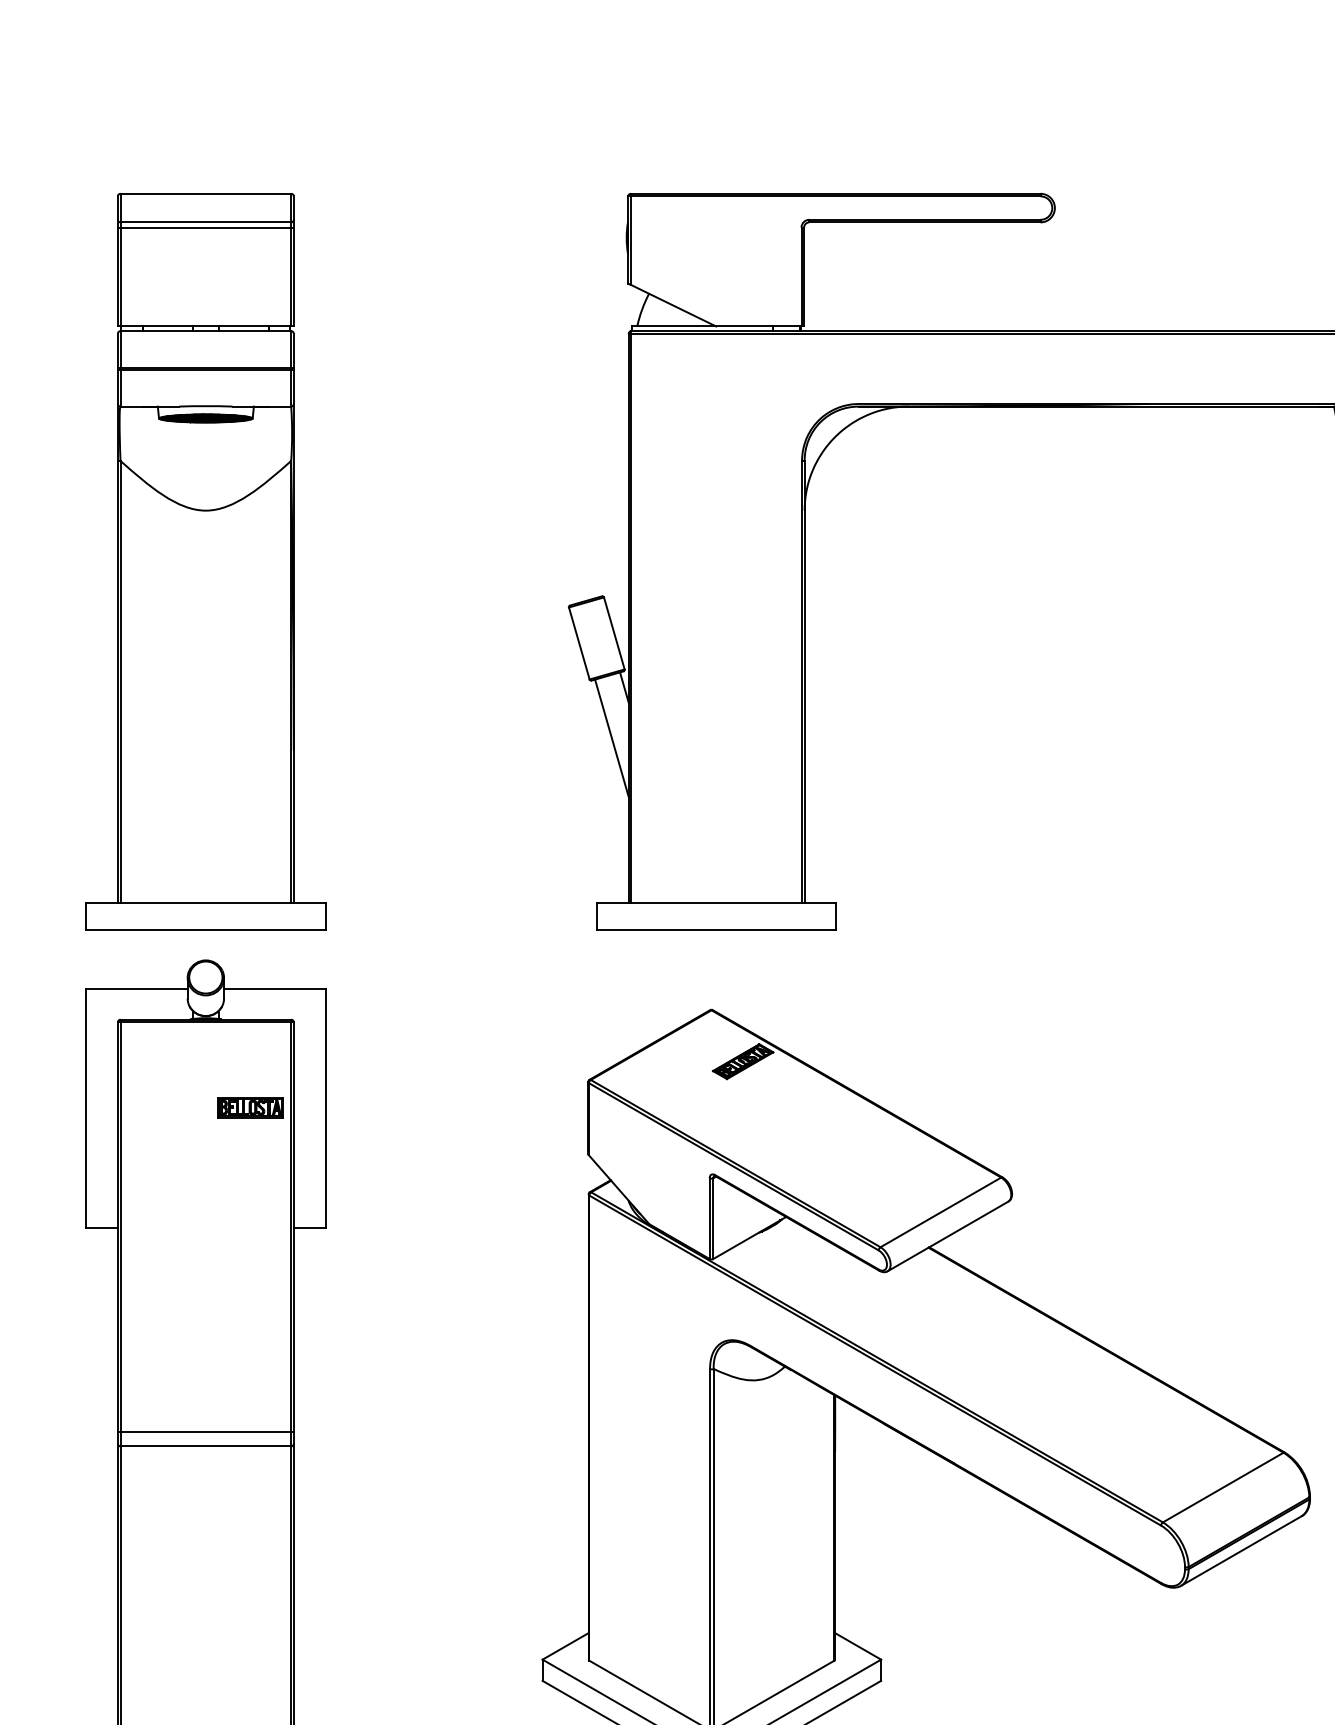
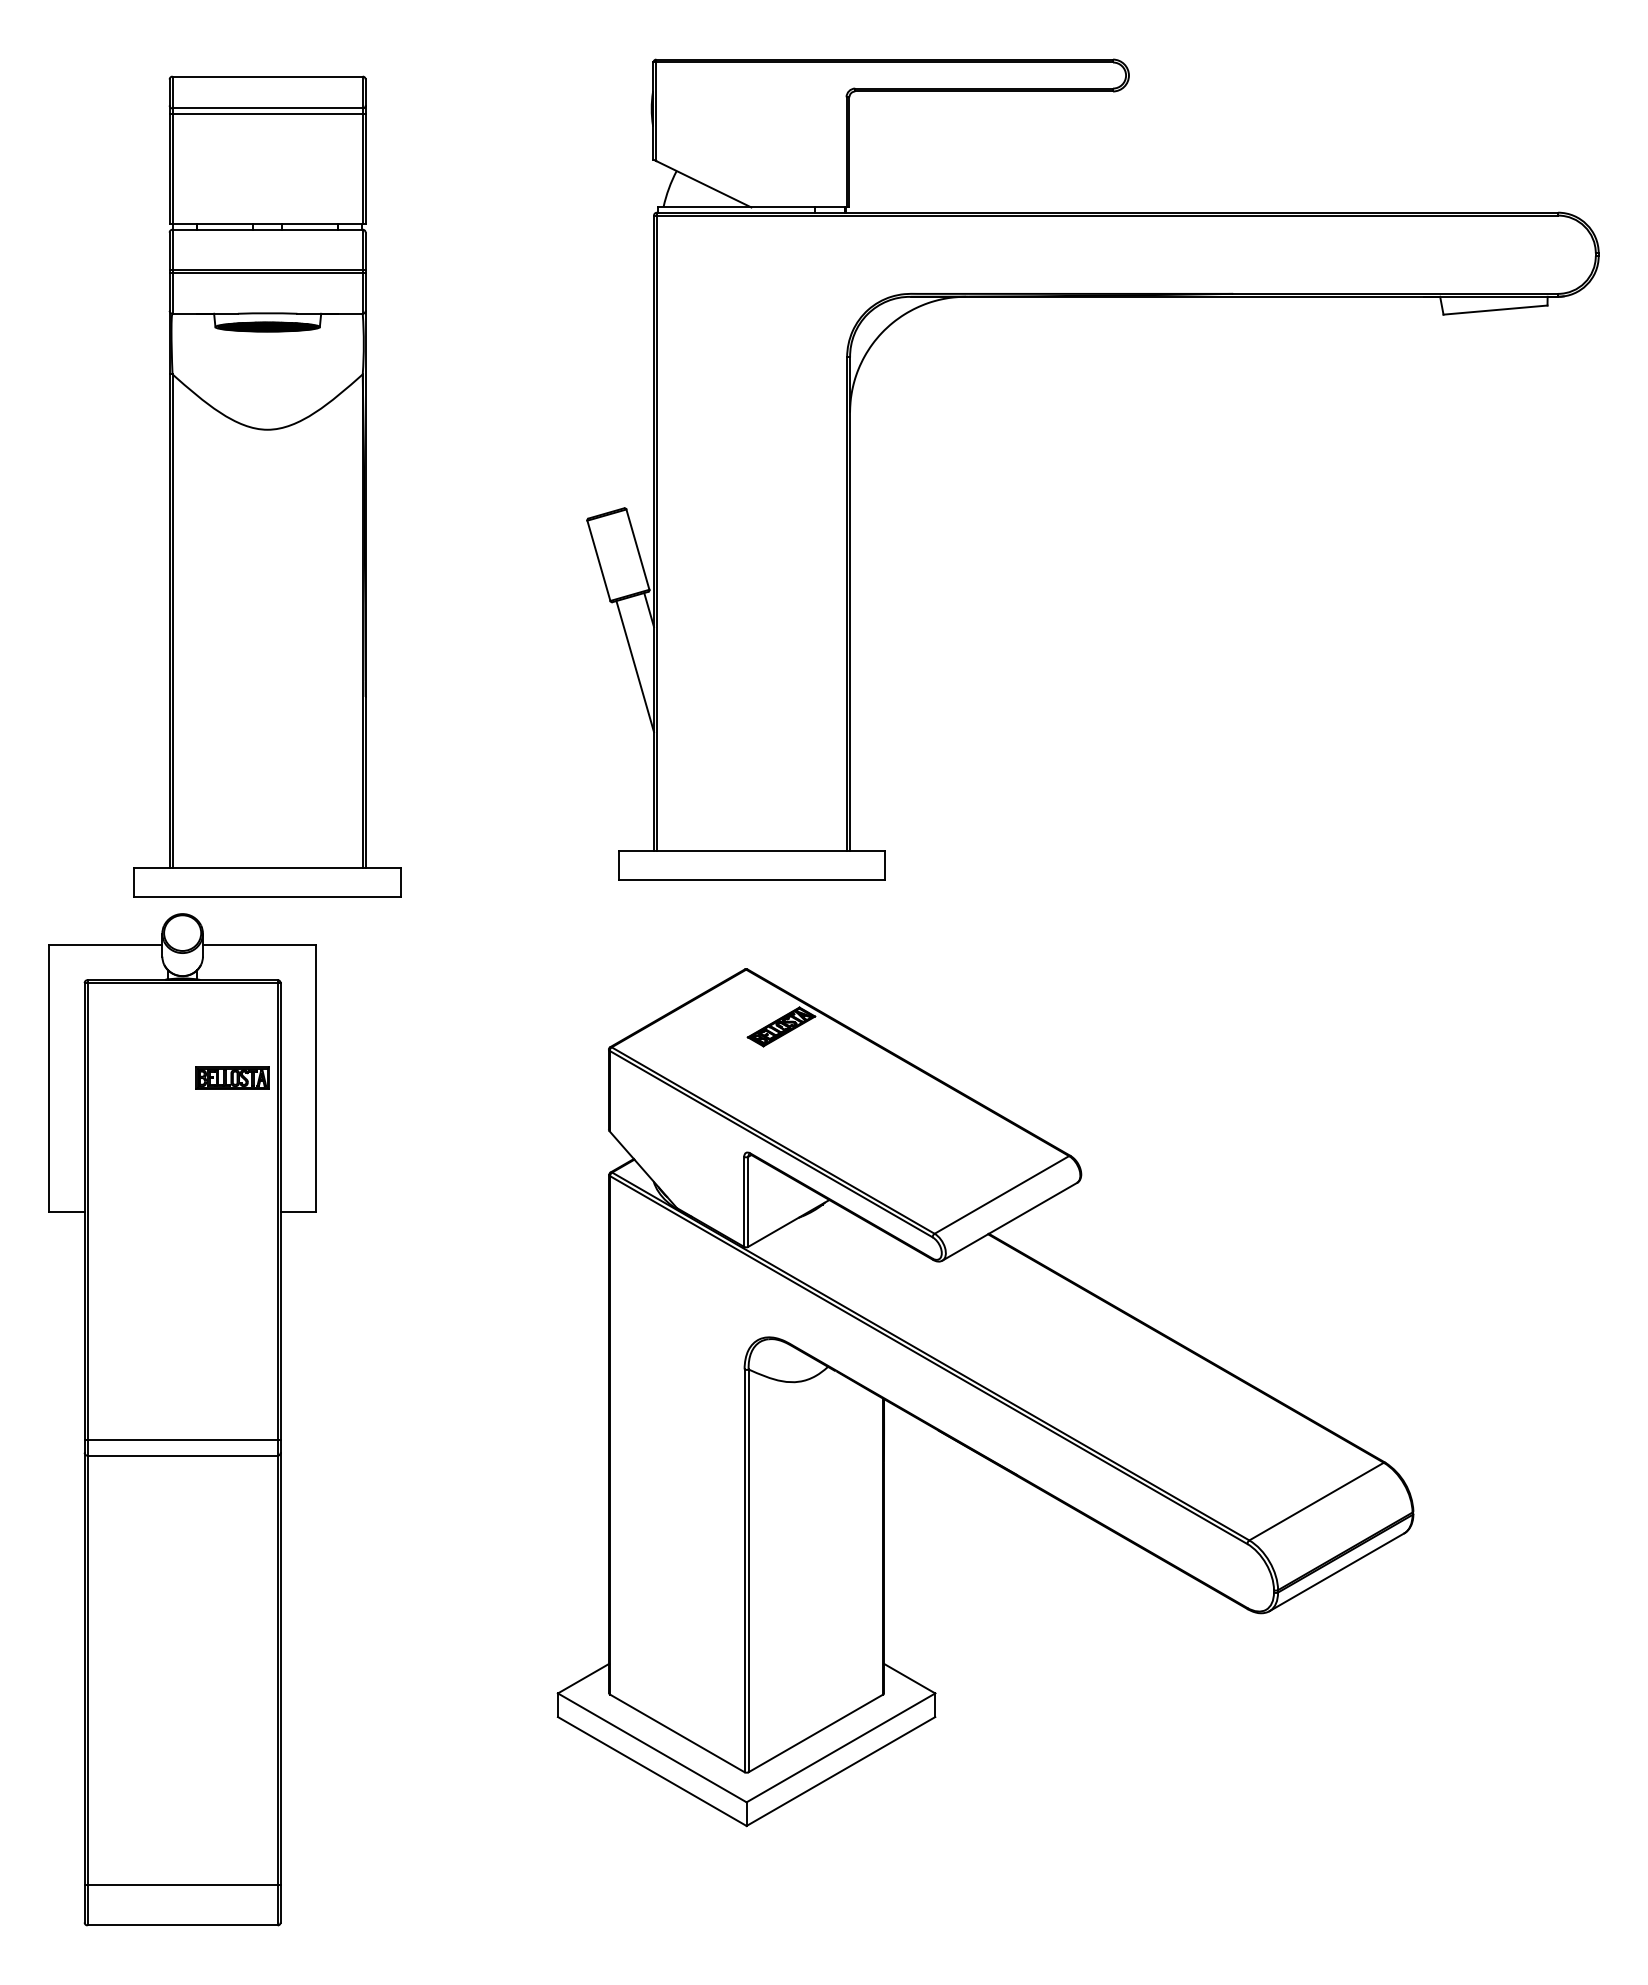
part: (205, 561) -> (267, 486), moved

